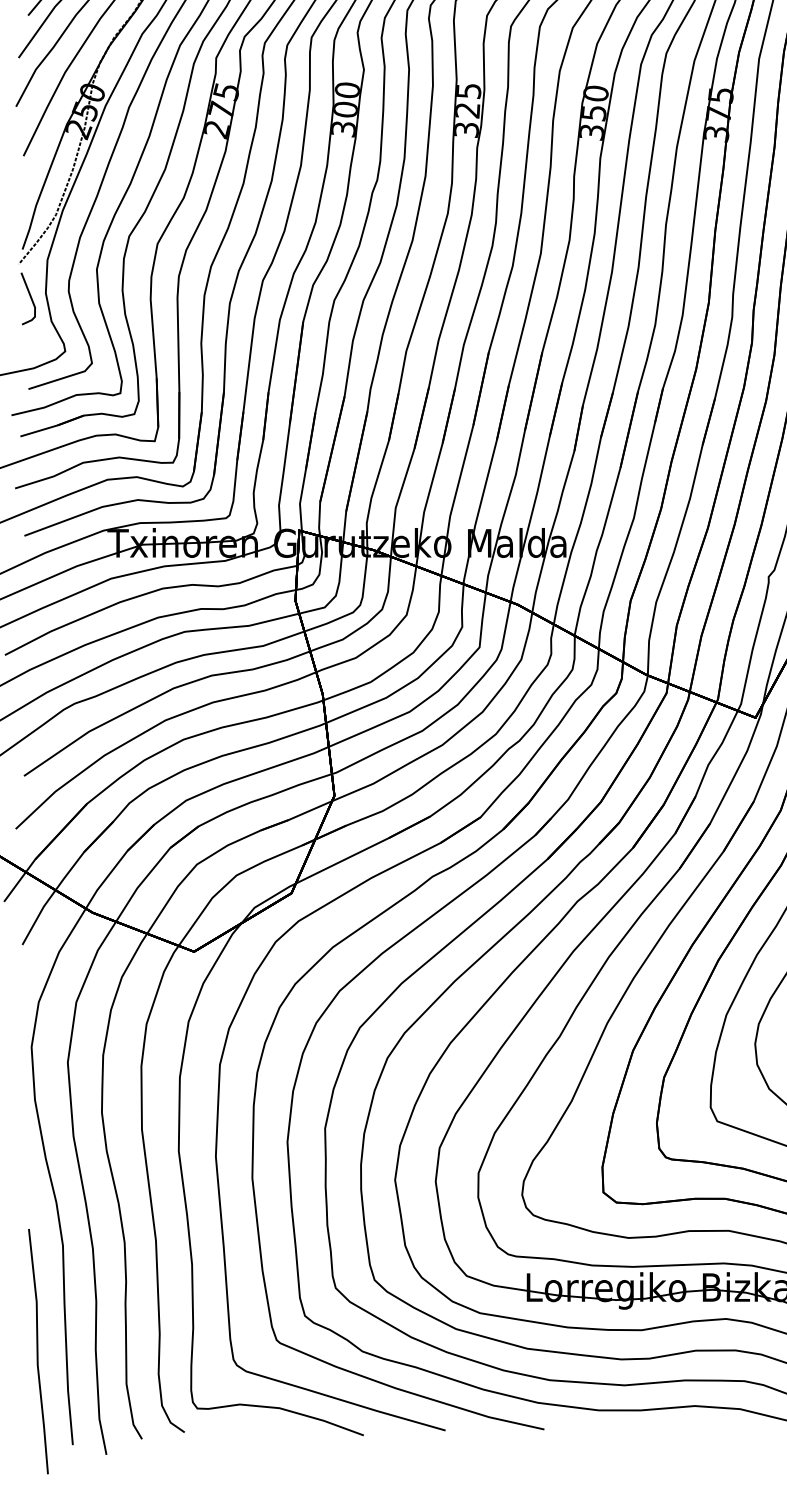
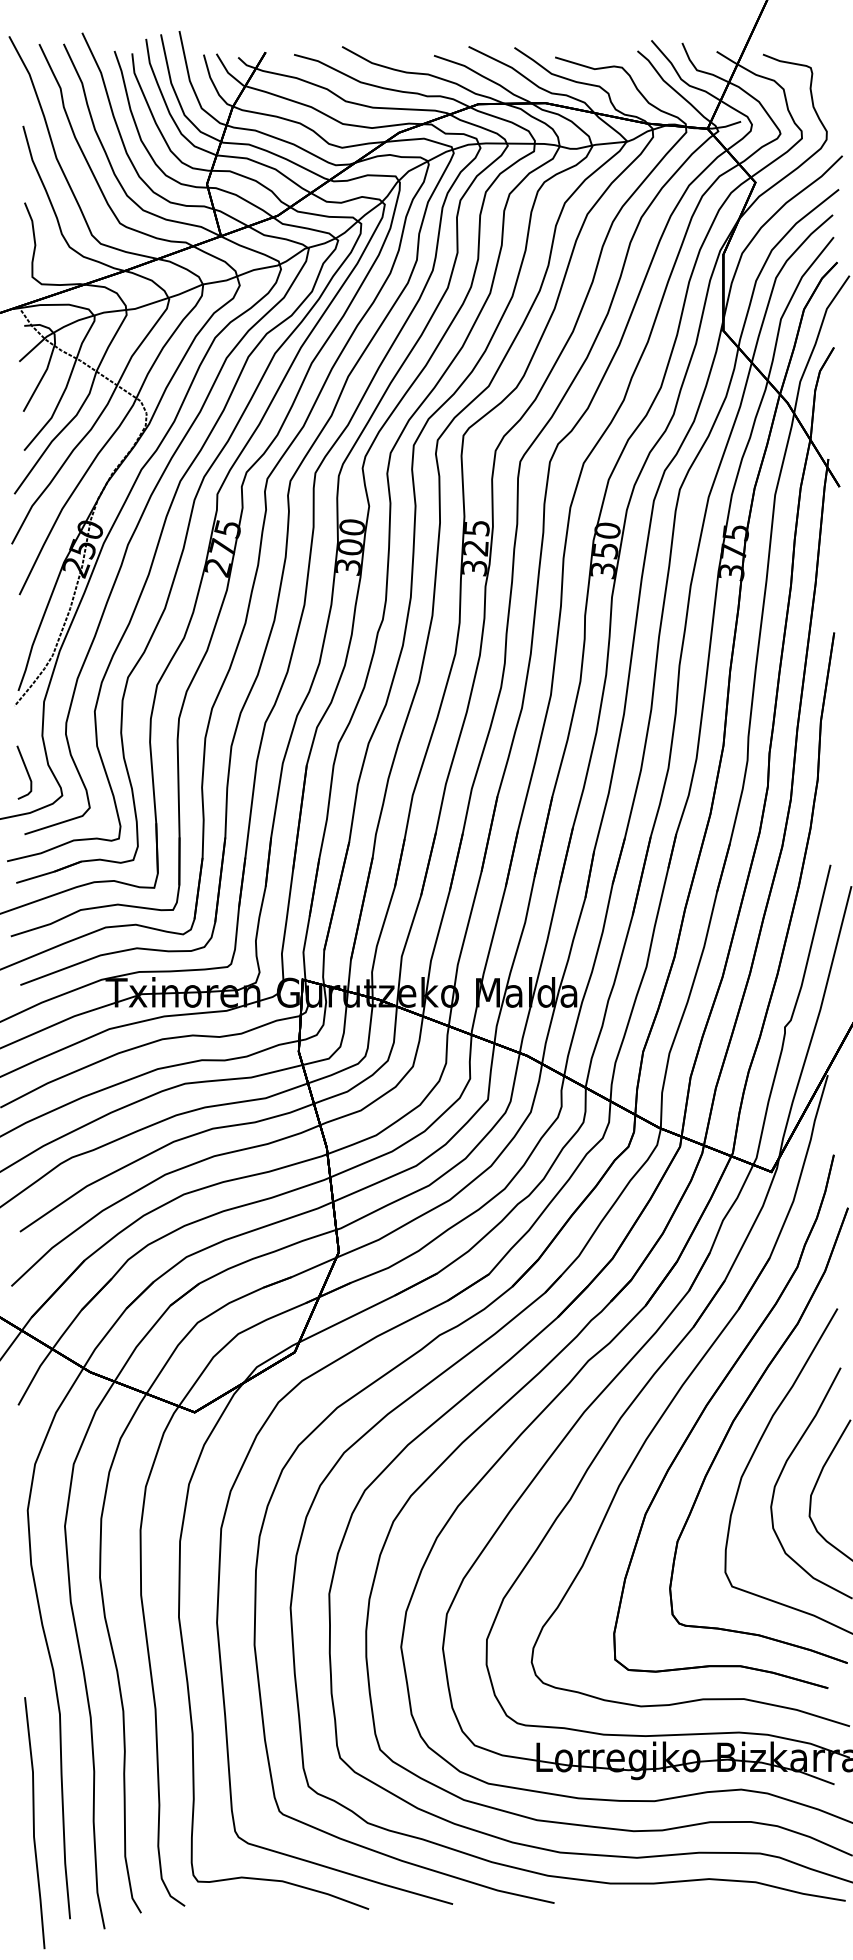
line: (30, 298) -> (26, 772), moved

